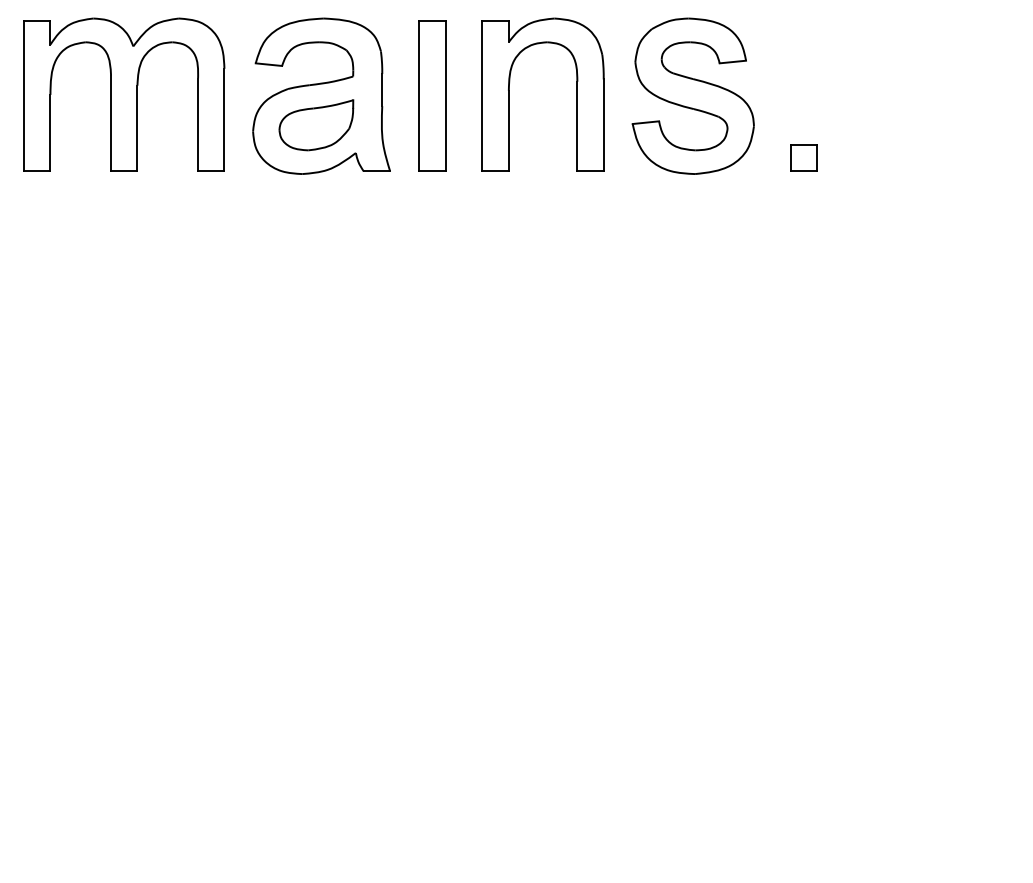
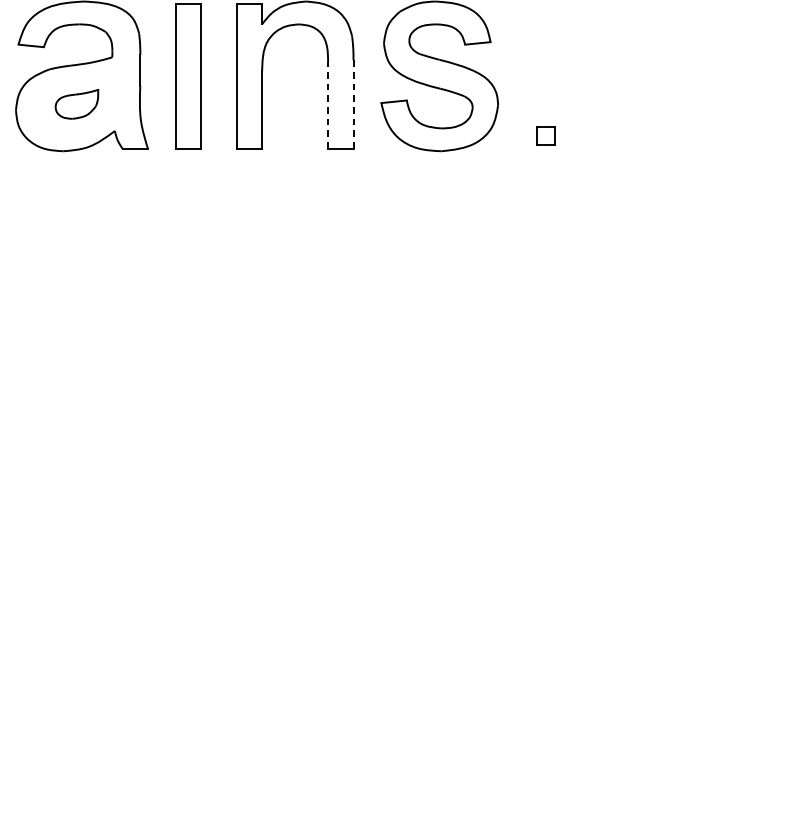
part: (316, 125) -> (77, 104), size x0.6
line: (603, 125) -> (353, 104), solid -> dashed
line: (577, 126) -> (328, 105), solid -> dashed
part: (803, 157) -> (545, 135), size x0.7

